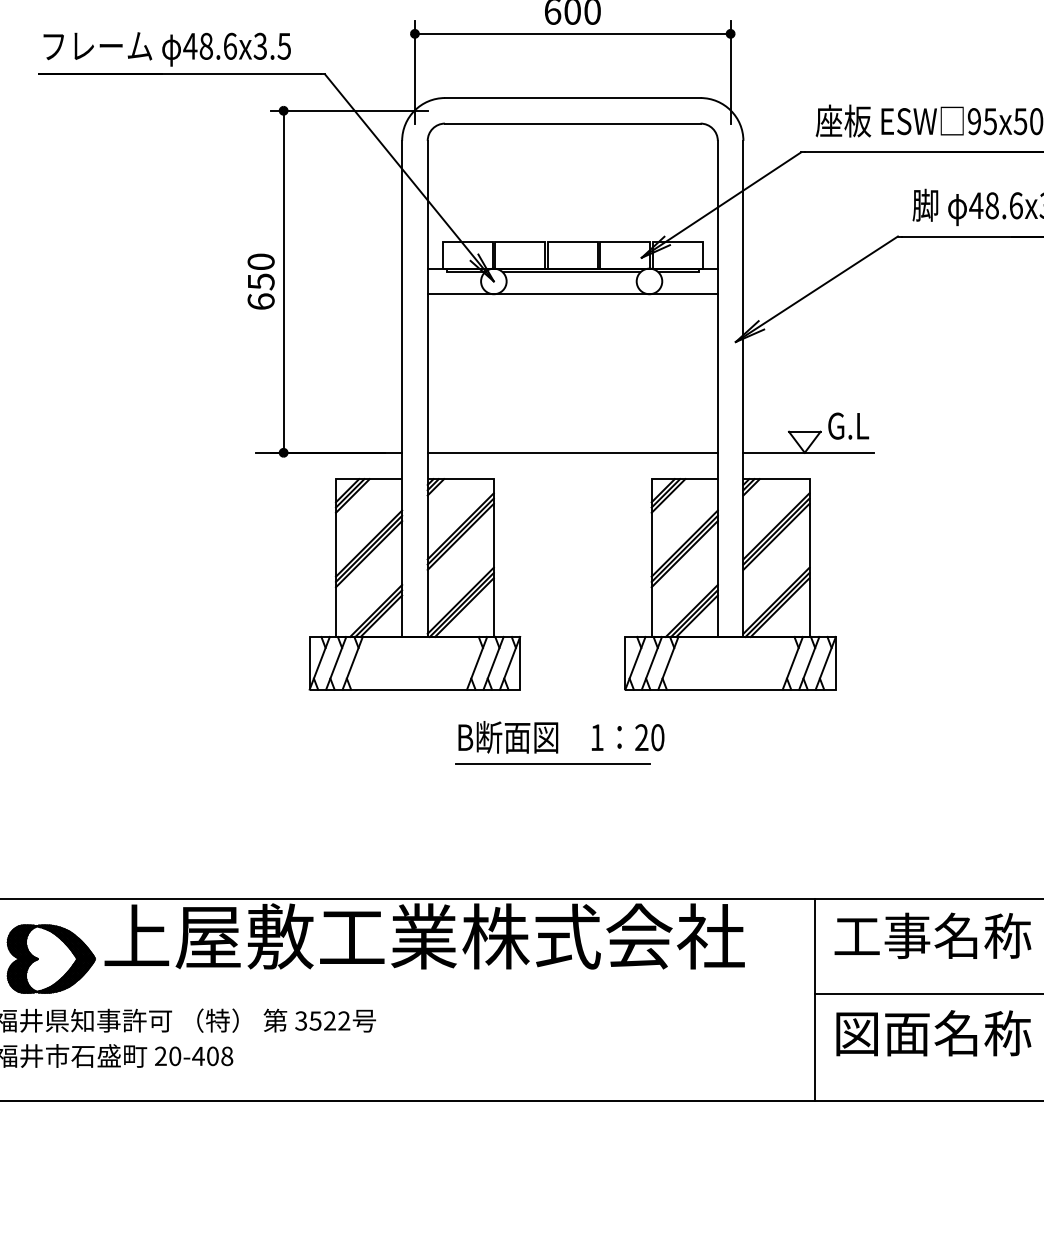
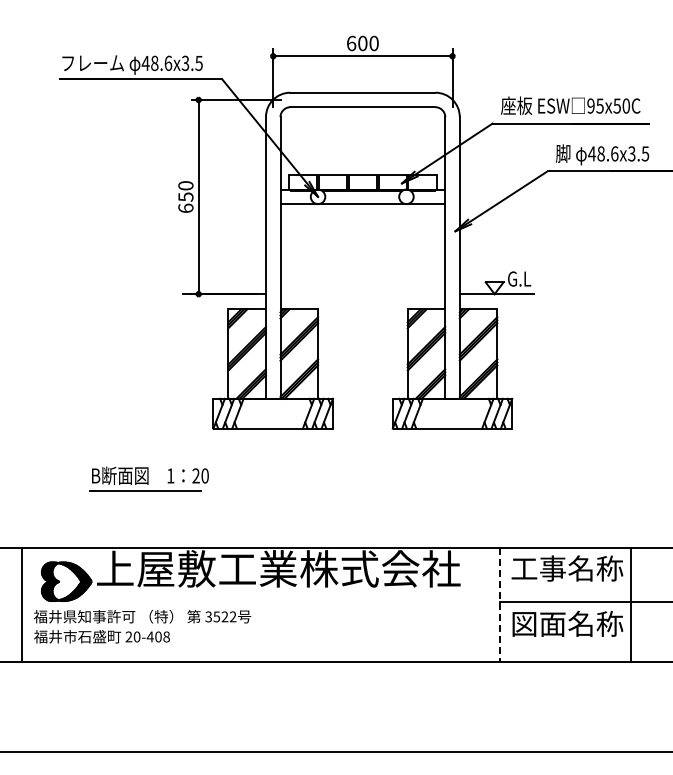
line: (572, 453) -> (362, 294), removed
part: (558, 742) -> (148, 478), moved
line: (815, 1000) -> (500, 605), solid -> dashed

